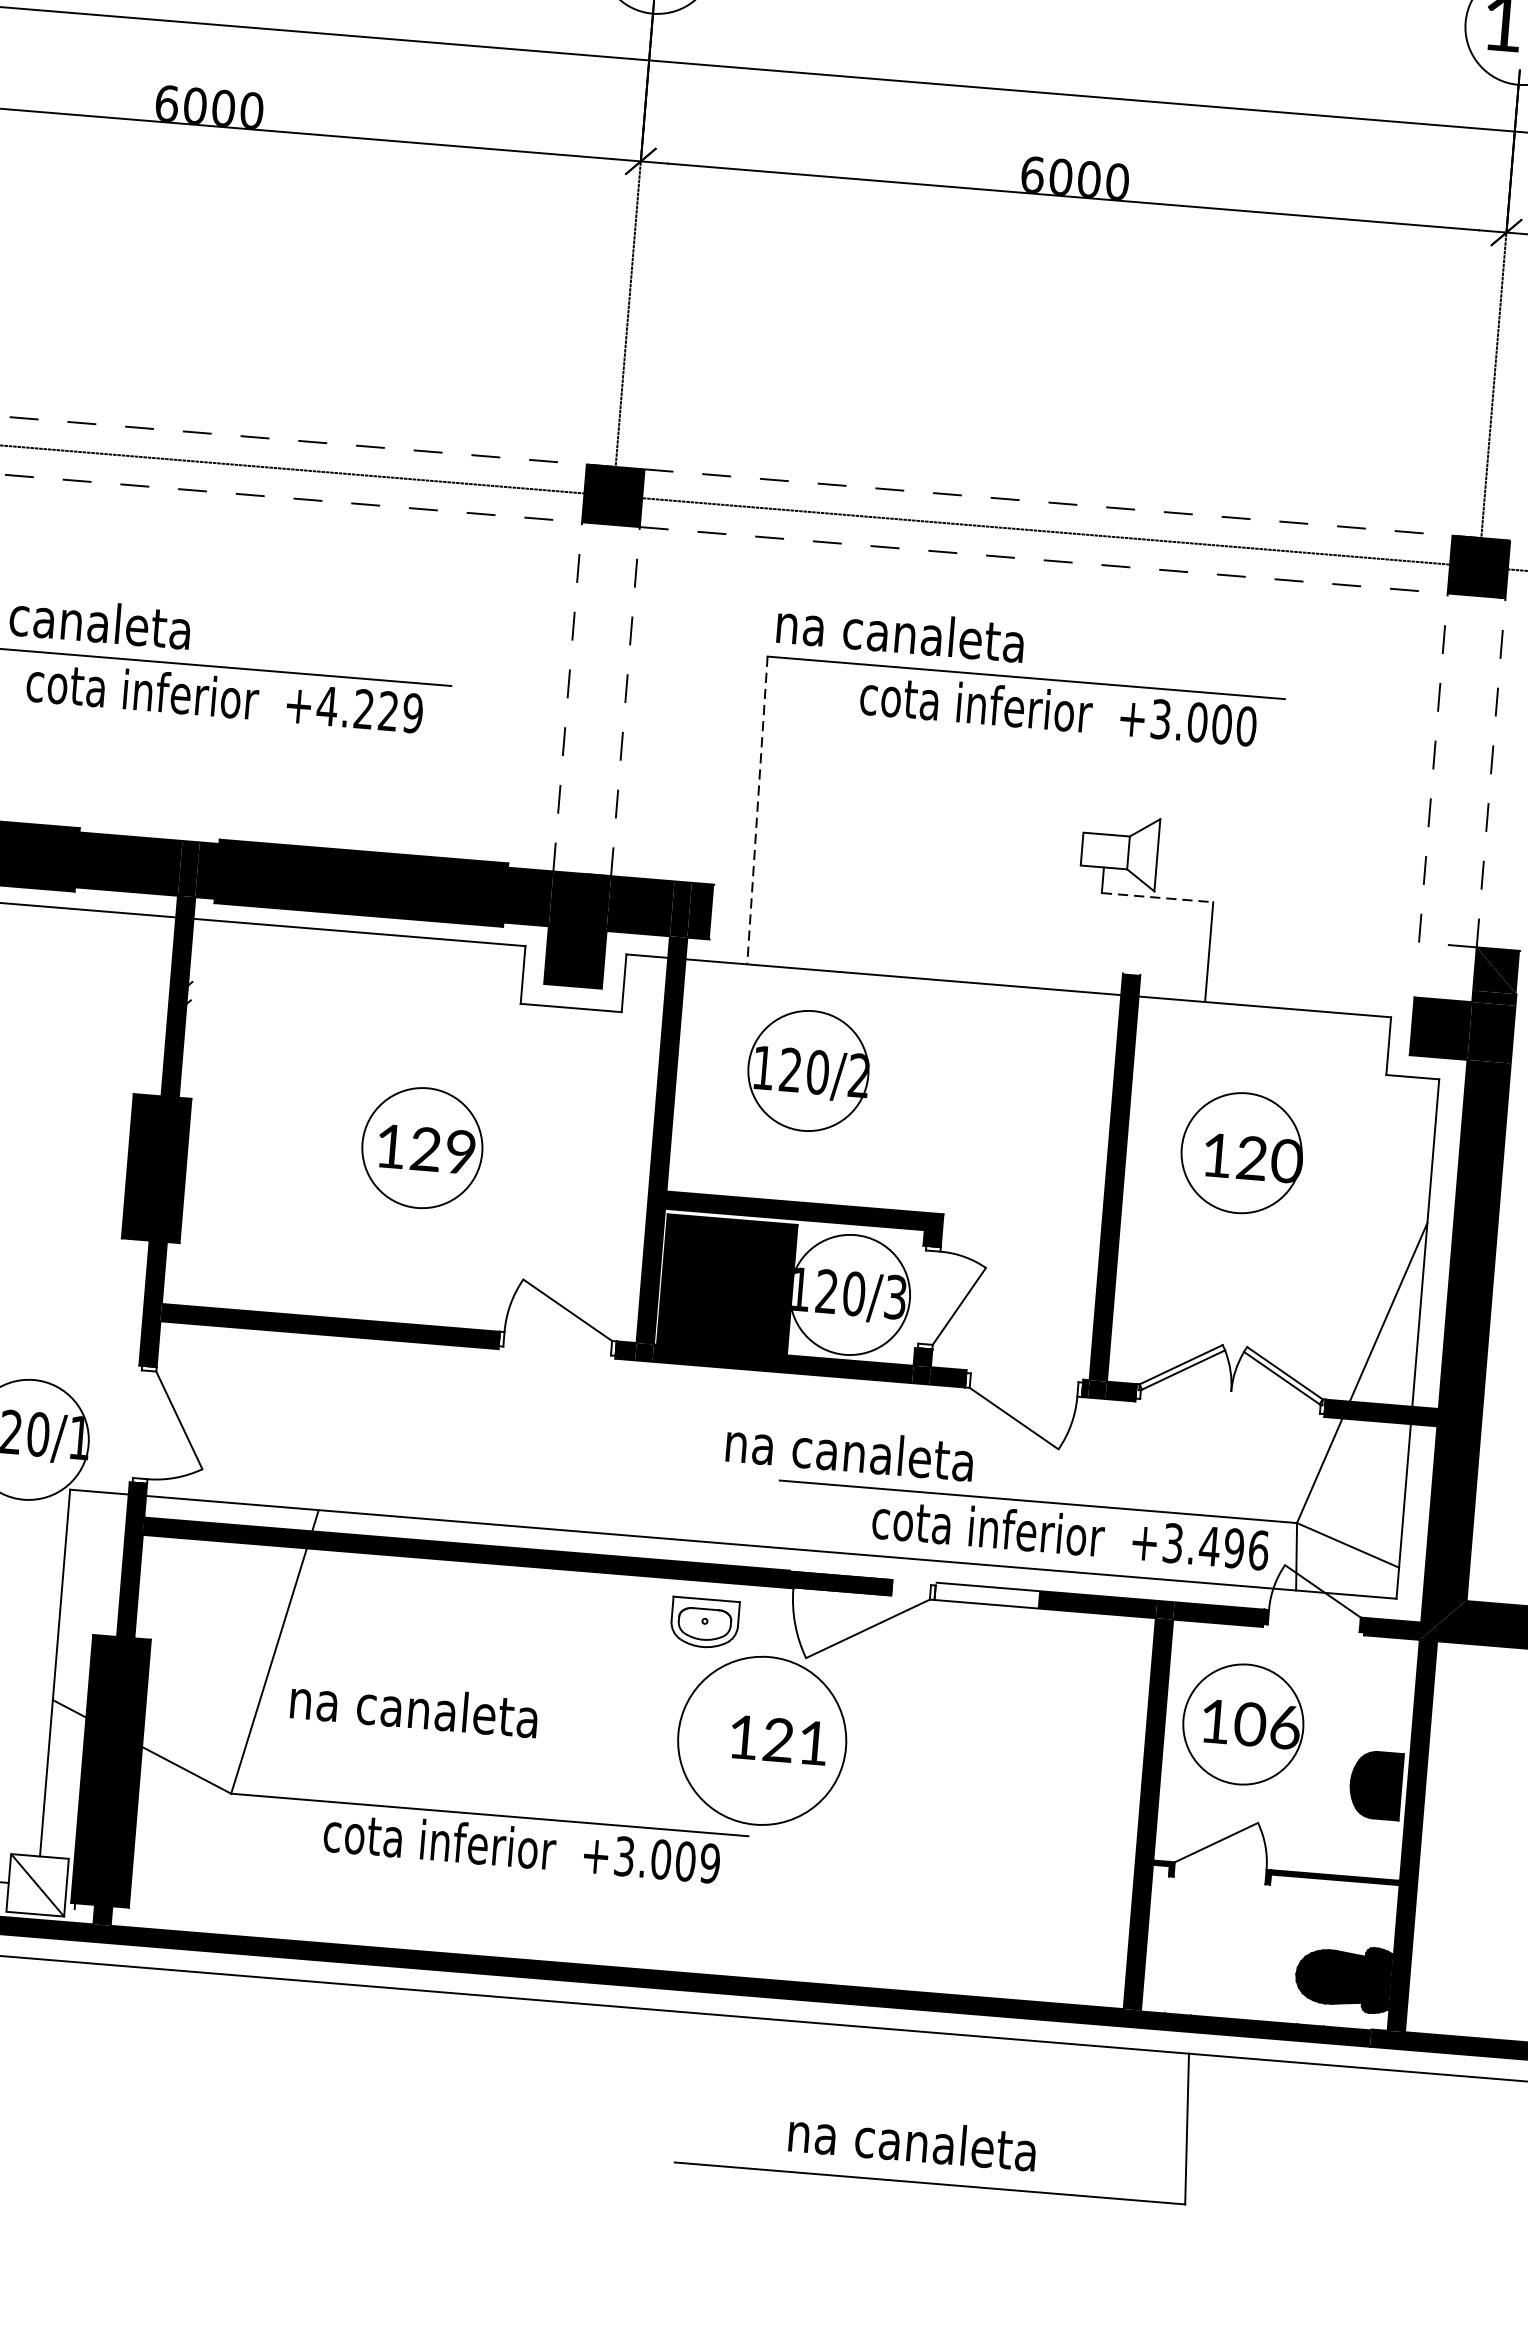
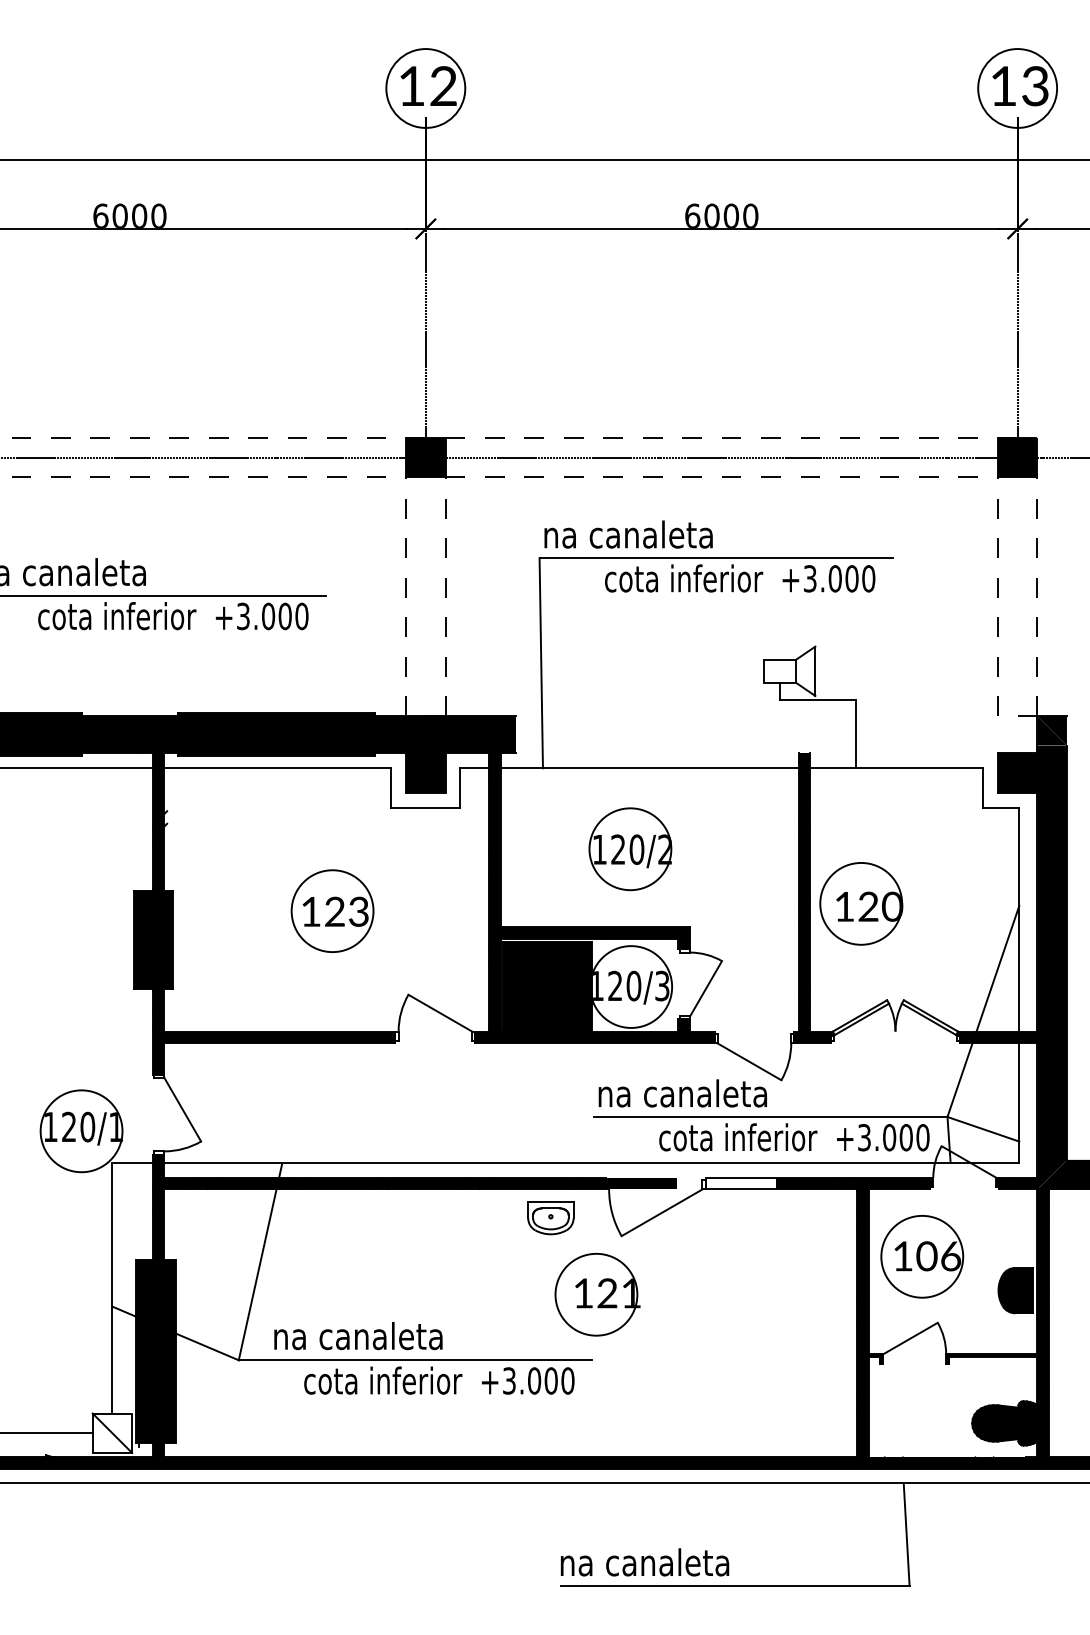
text: (369, 709) -> (272, 616), +4.229 -> +3.000
line: (757, 810) -> (541, 663), dashed -> solid
line: (1158, 898) -> (818, 700), dashed -> solid
part: (808, 1071) -> (630, 849), moved
text: (460, 1151) -> (358, 911), 129 -> 123
part: (1242, 1152) -> (861, 903), moved
text: (849, 1451) -> (682, 1093), moved
text: (1233, 1548) -> (905, 1137), +3.496 -> +3.000
text: (414, 1708) -> (358, 1336), moved
circle: (762, 1740) -> (596, 1294), size x0.71
text: (709, 1862) -> (567, 1380), +3.009 -> +3.000
text: (911, 2141) -> (644, 1562), moved

